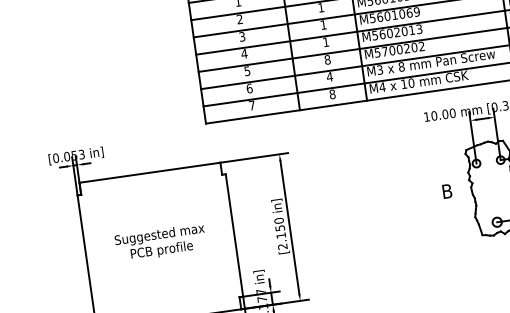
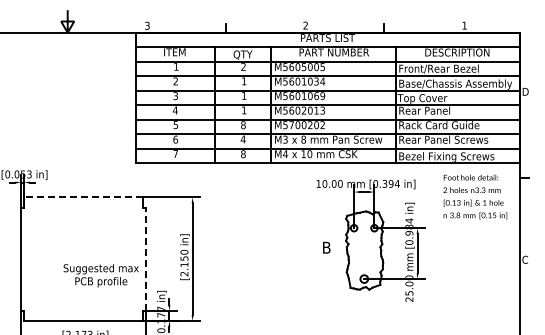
line: (149, 172) -> (83, 197), solid -> dashed
line: (234, 235) -> (145, 259), solid -> dashed
text: (159, 242) -> (100, 275), moved

